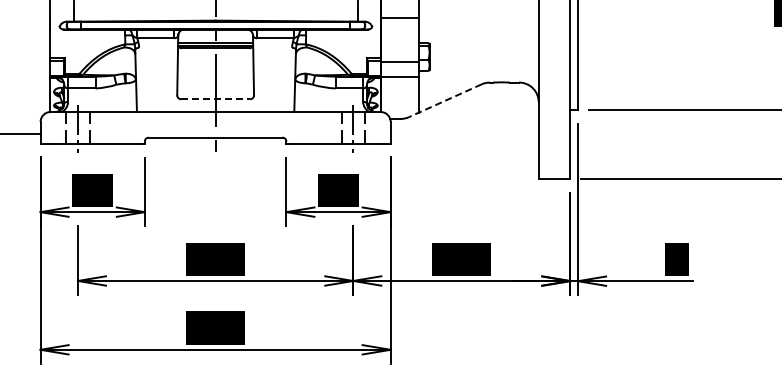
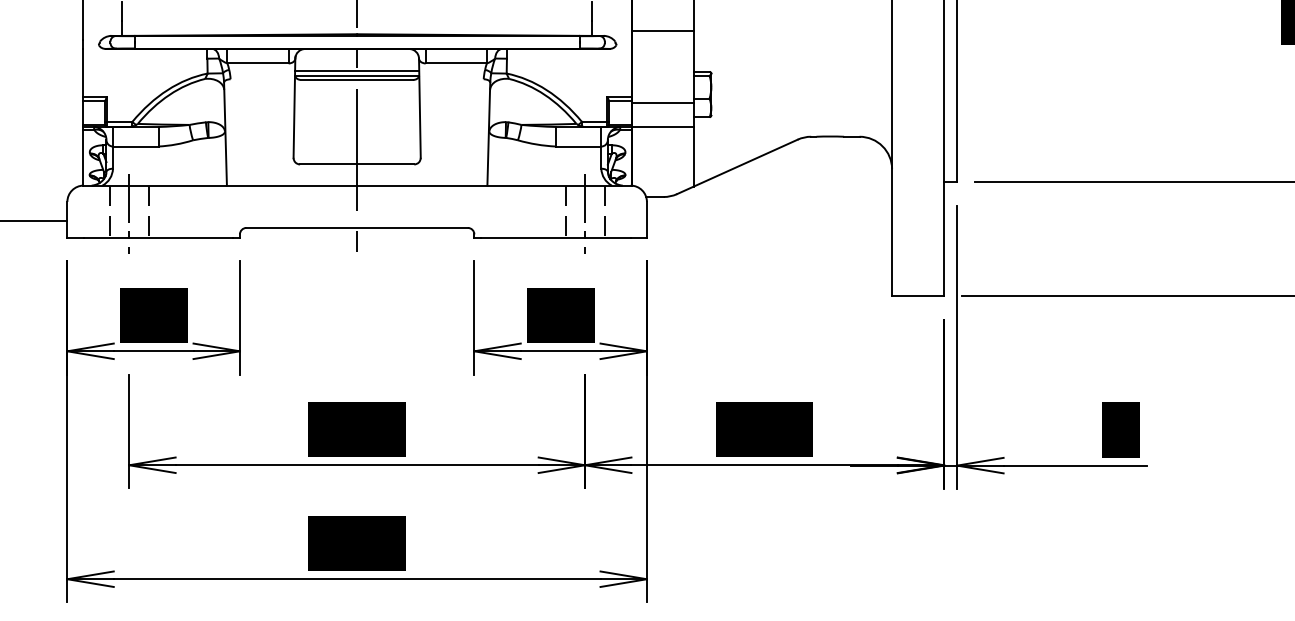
line: (216, 99) -> (358, 164), dashed -> solid
line: (445, 100) -> (737, 166), dashed -> solid

